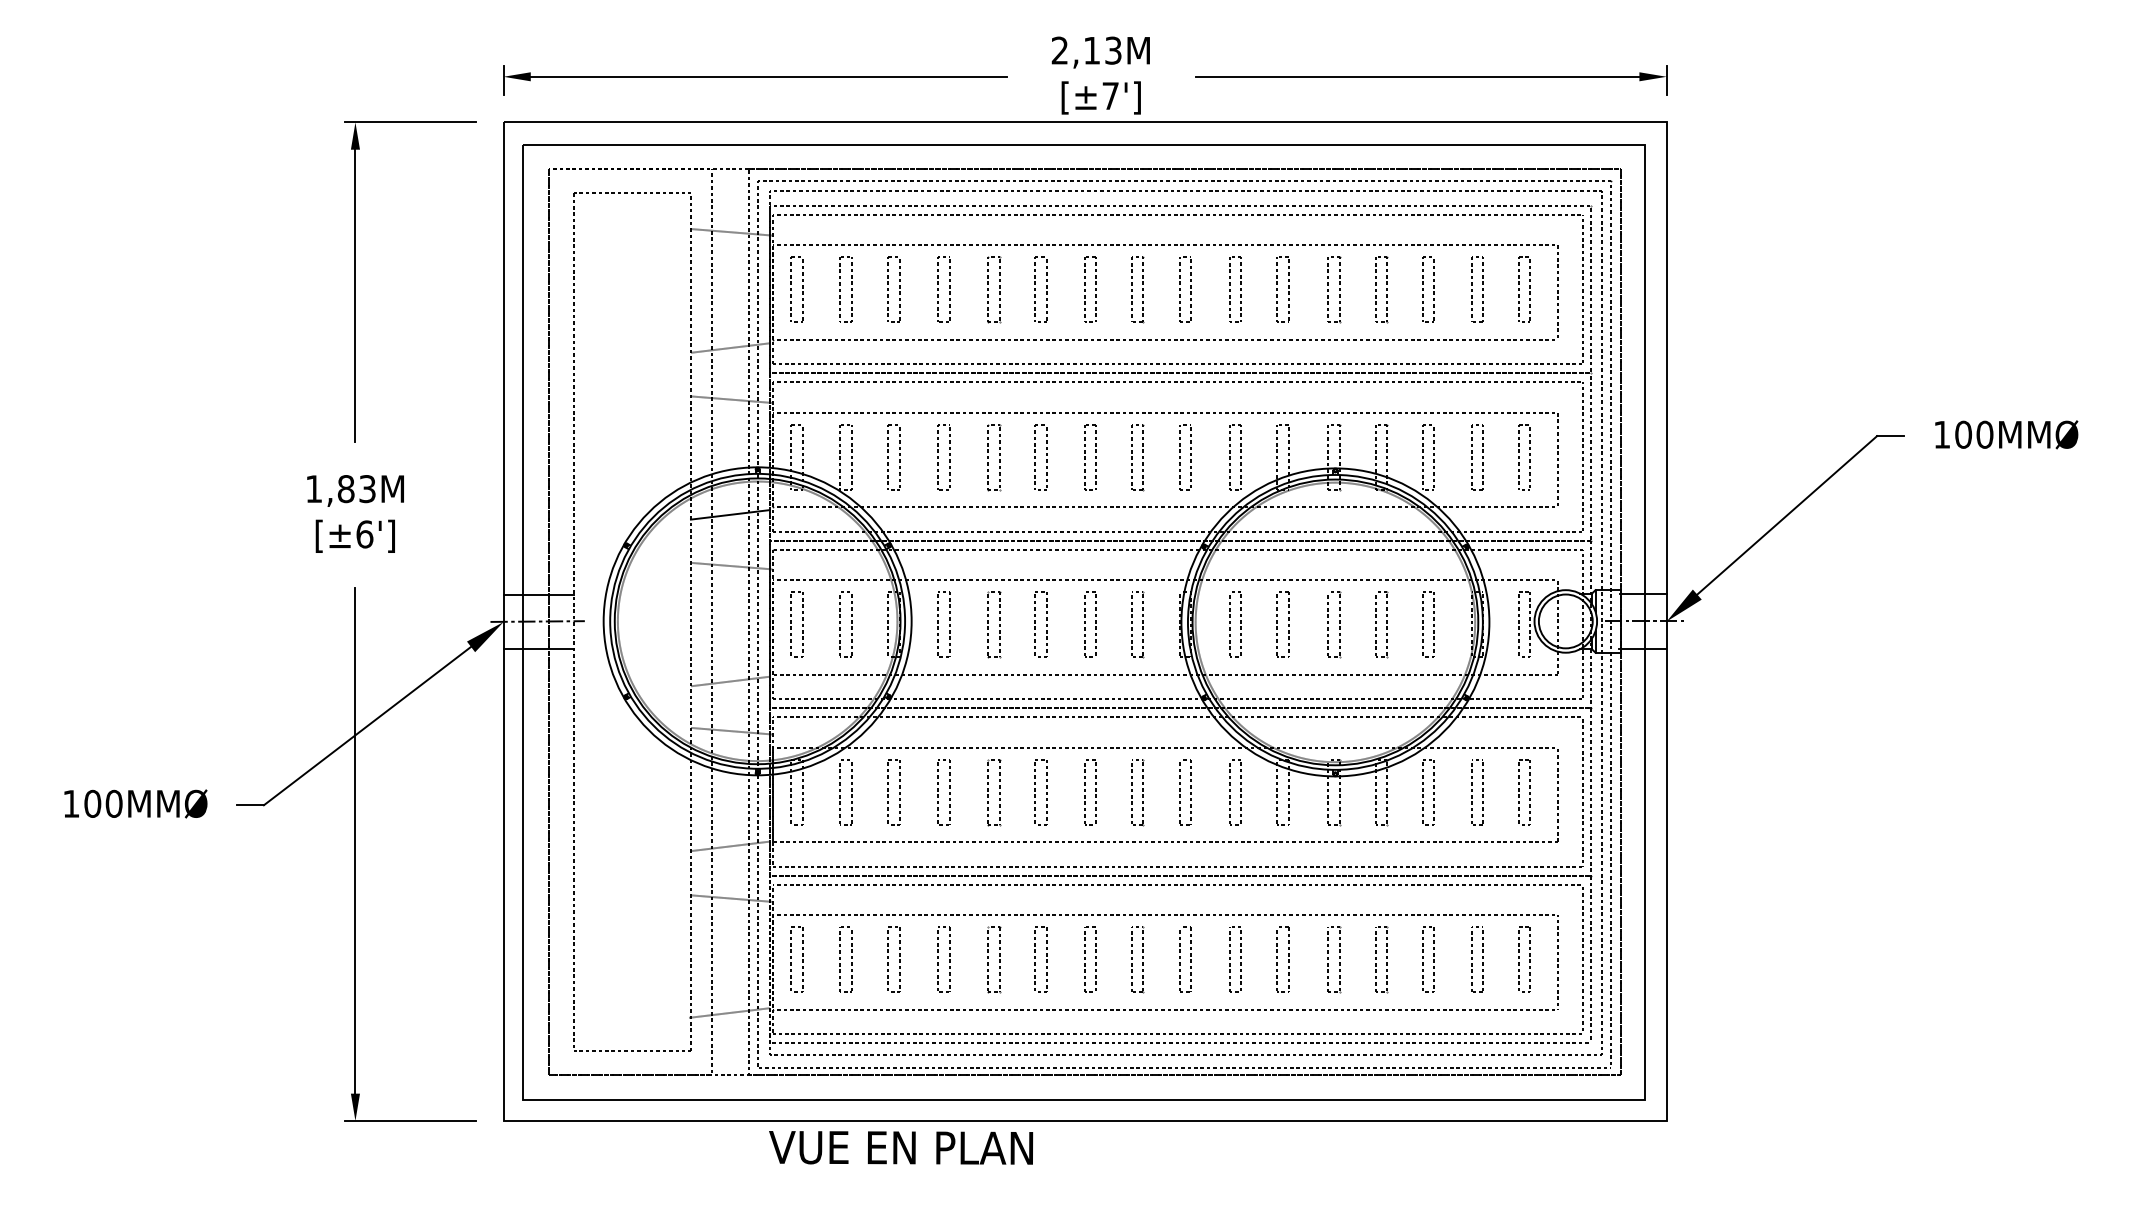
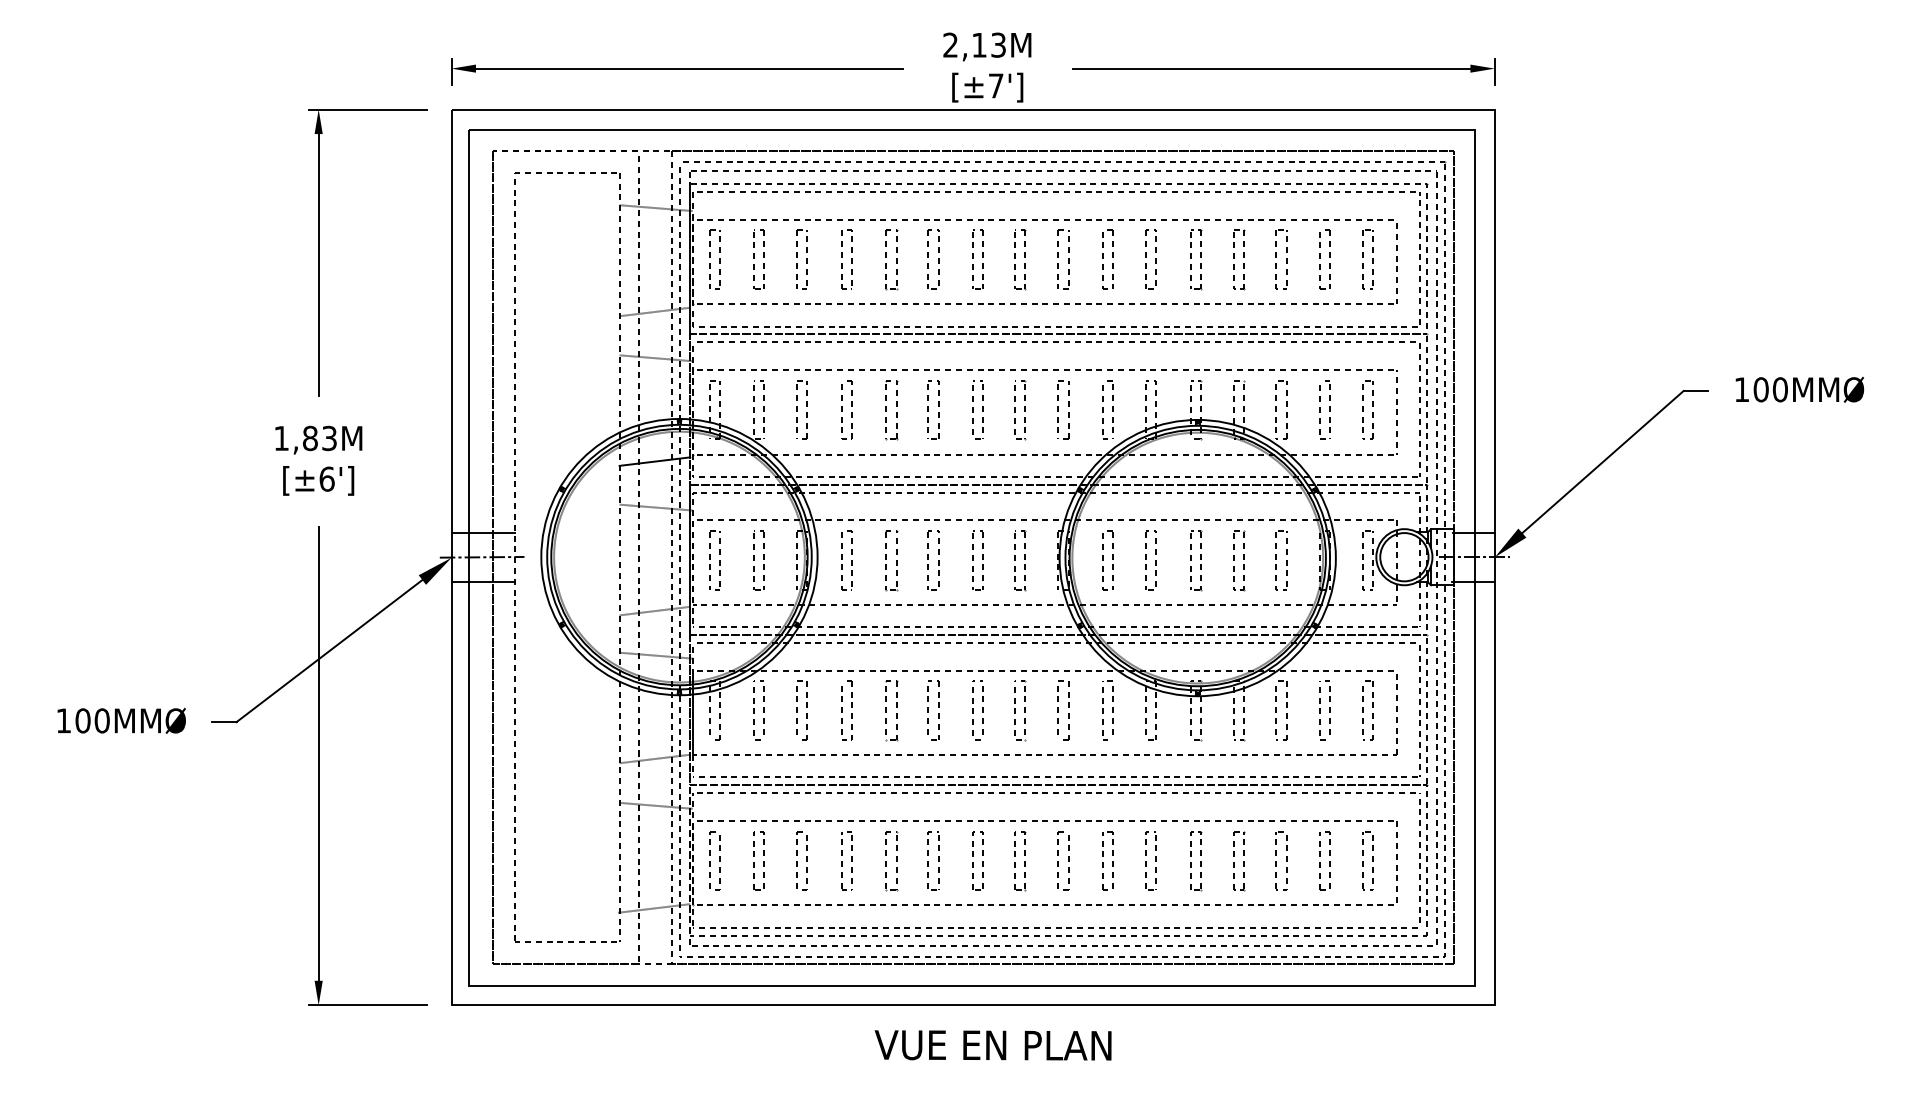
text: (900, 1147) -> (992, 1045), moved

